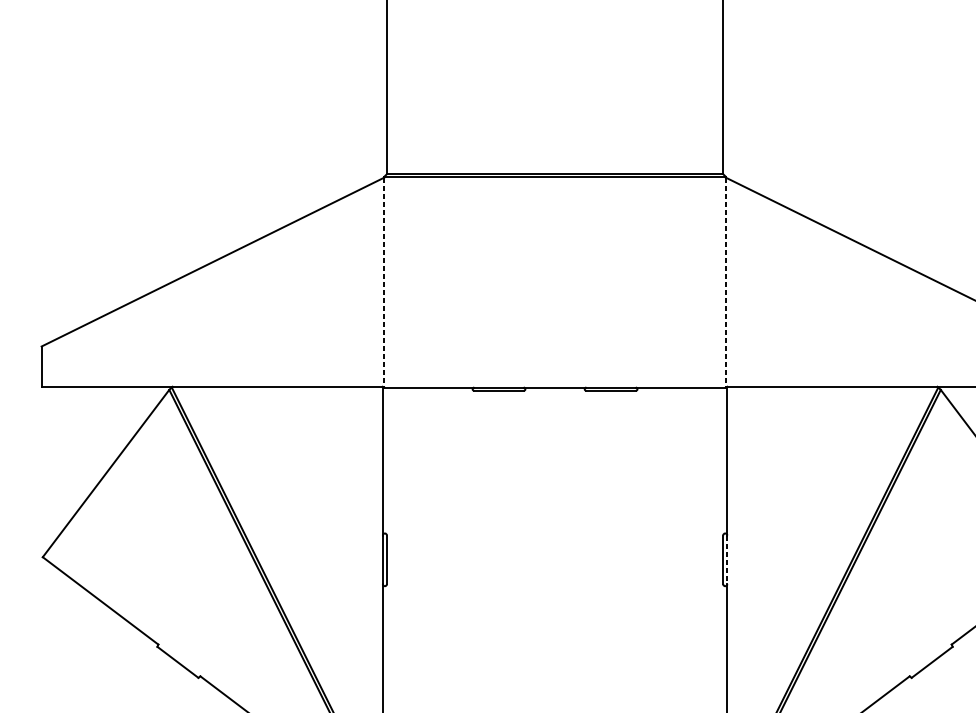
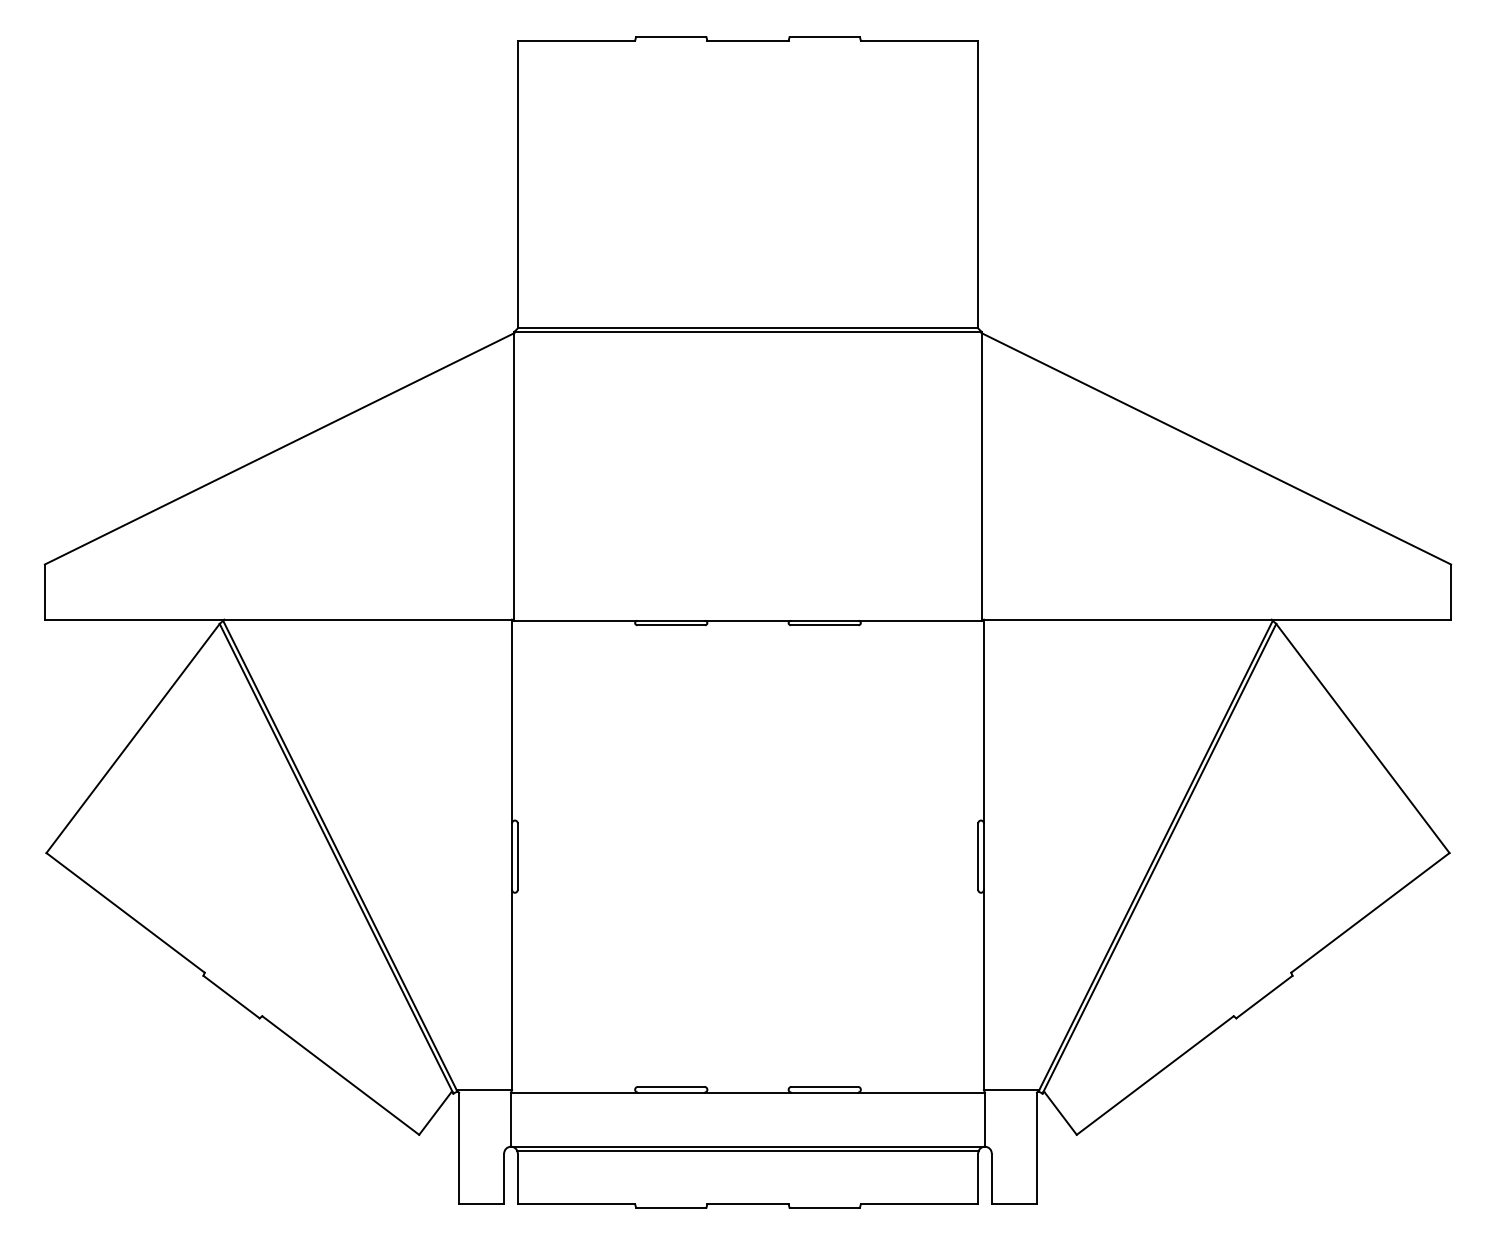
line: (384, 282) -> (514, 476), dashed -> solid
line: (725, 282) -> (981, 476), dashed -> solid
line: (727, 560) -> (983, 857), dashed -> solid

